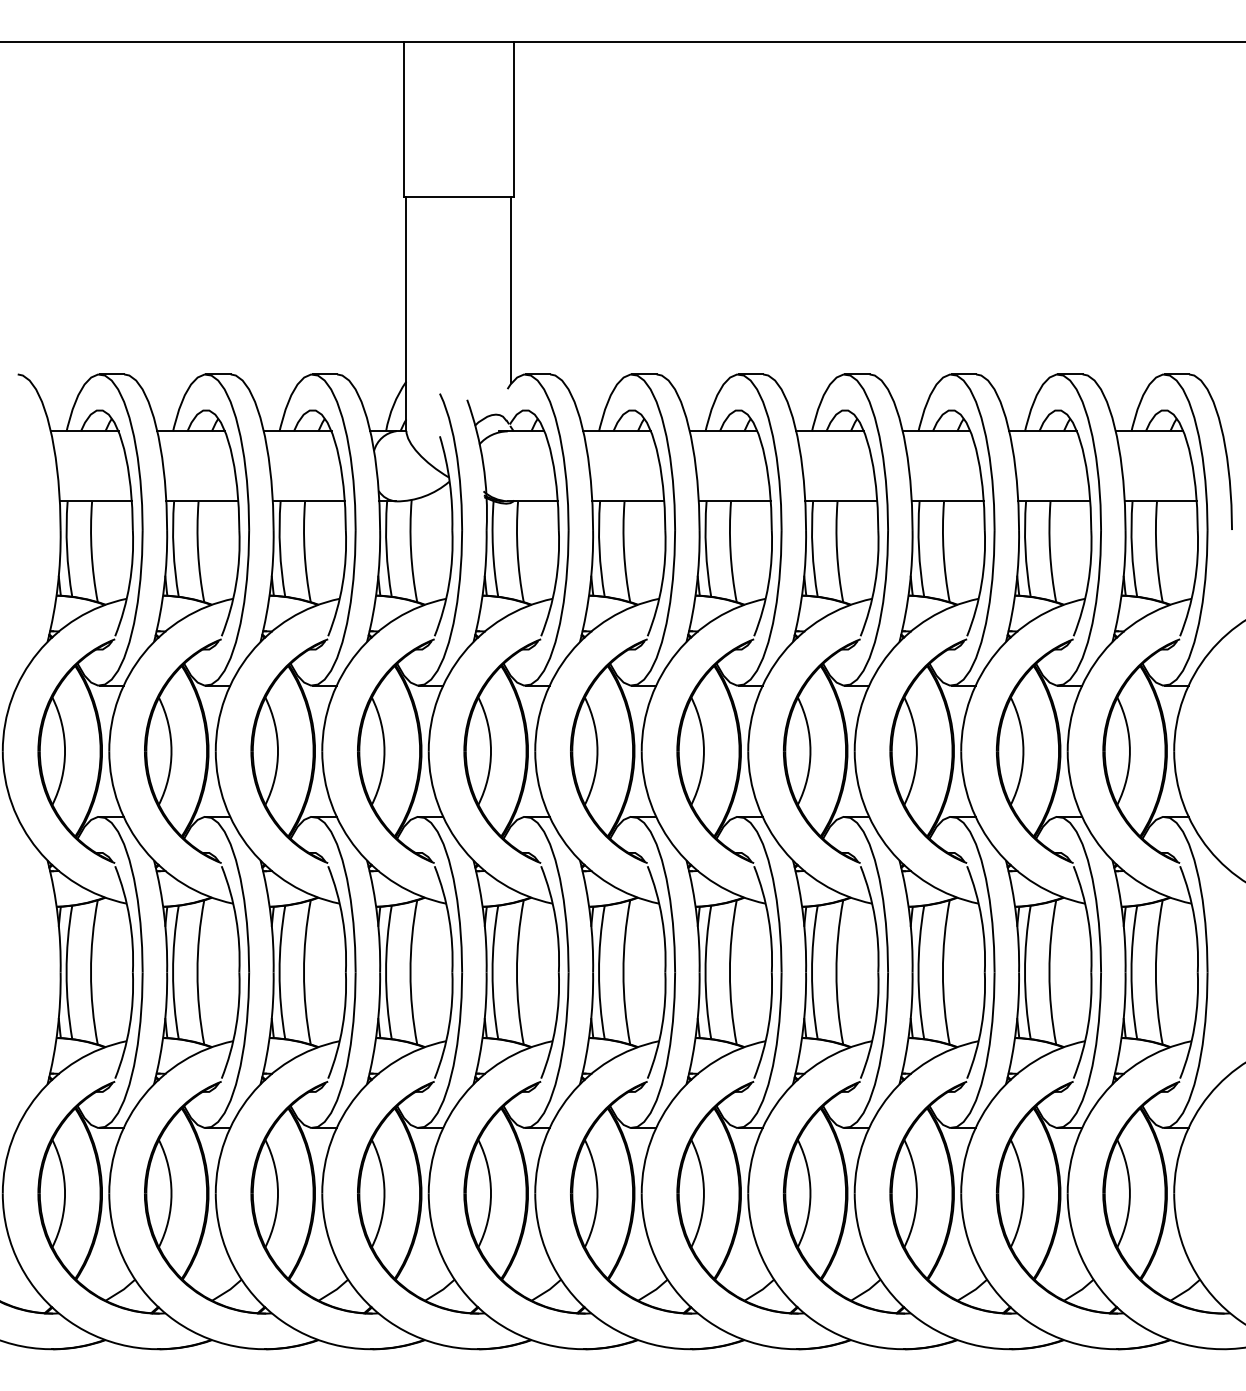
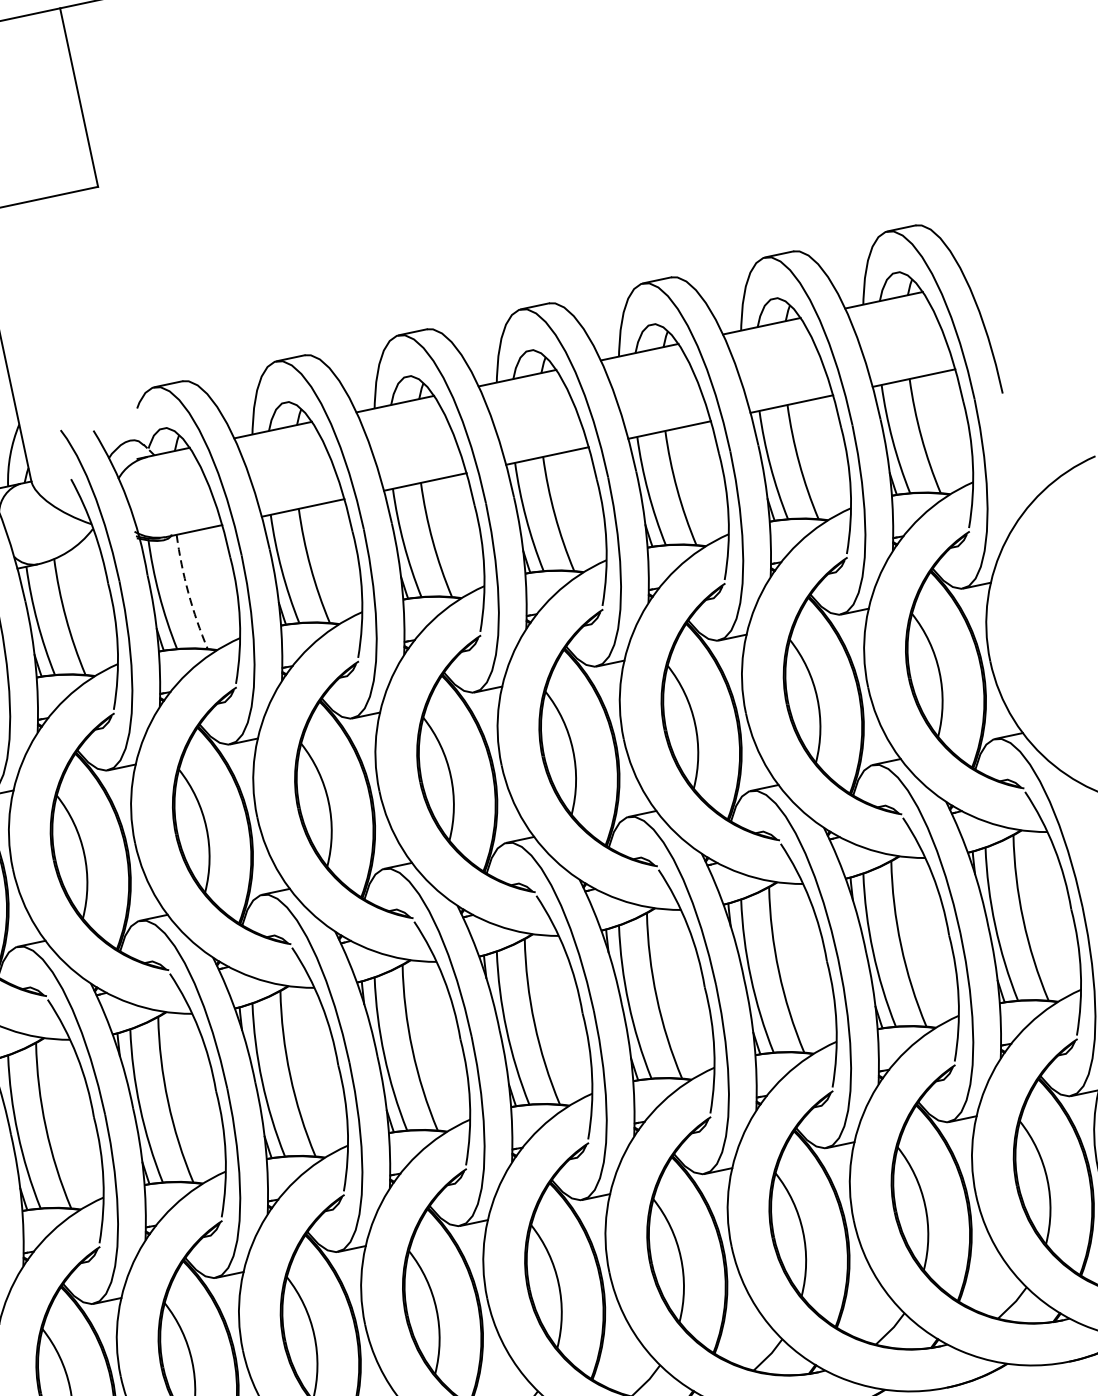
line: (511, 290) -> (117, 294), removed
arc: (517, 551) -> (188, 592), solid -> dashed

